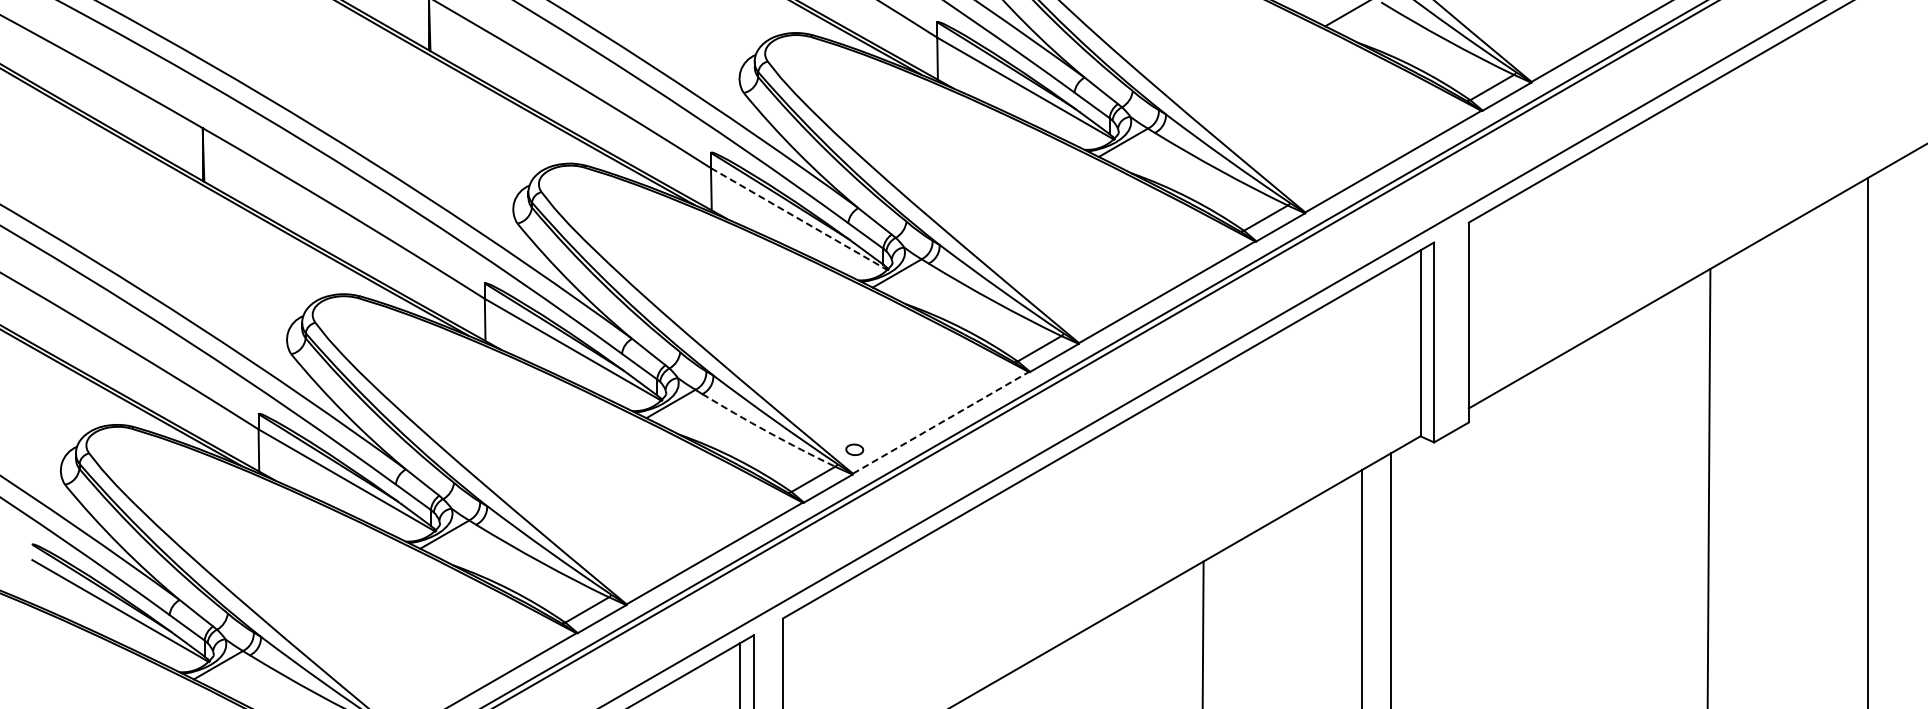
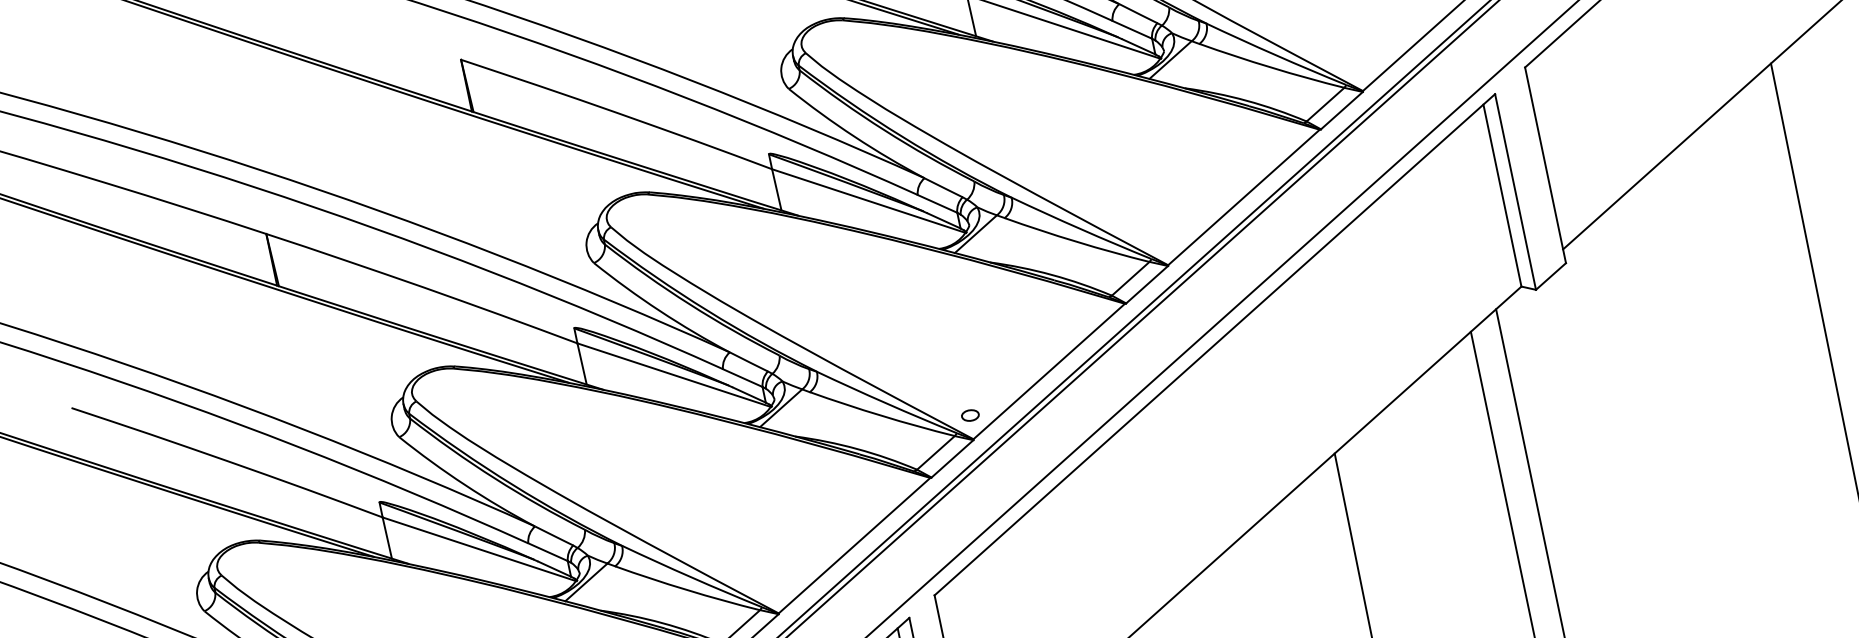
line: (799, 219) -> (869, 201), dashed -> solid
line: (940, 422) -> (1048, 371), dashed -> solid
arc: (767, 432) -> (881, 416), dashed -> solid

